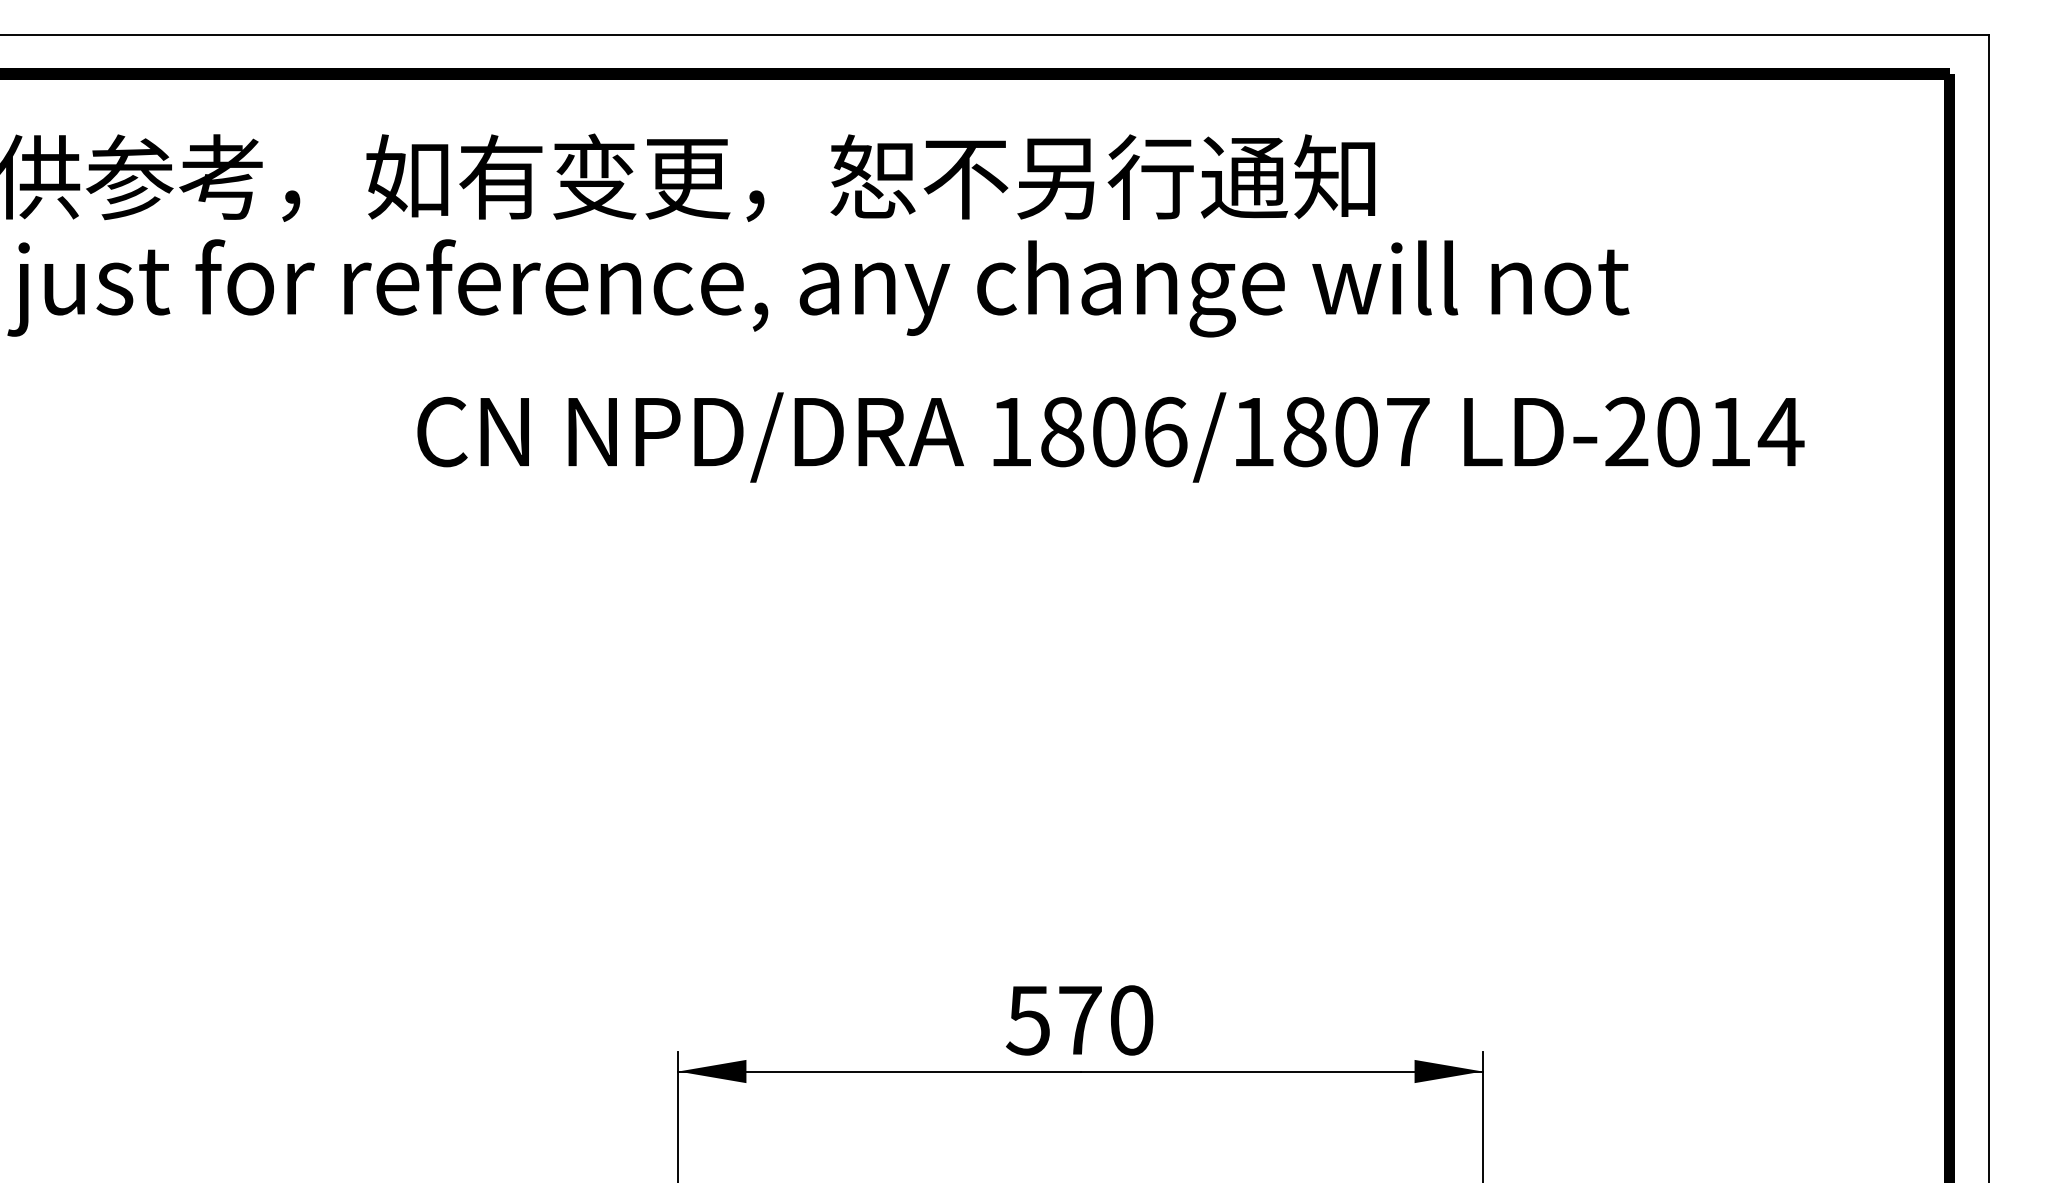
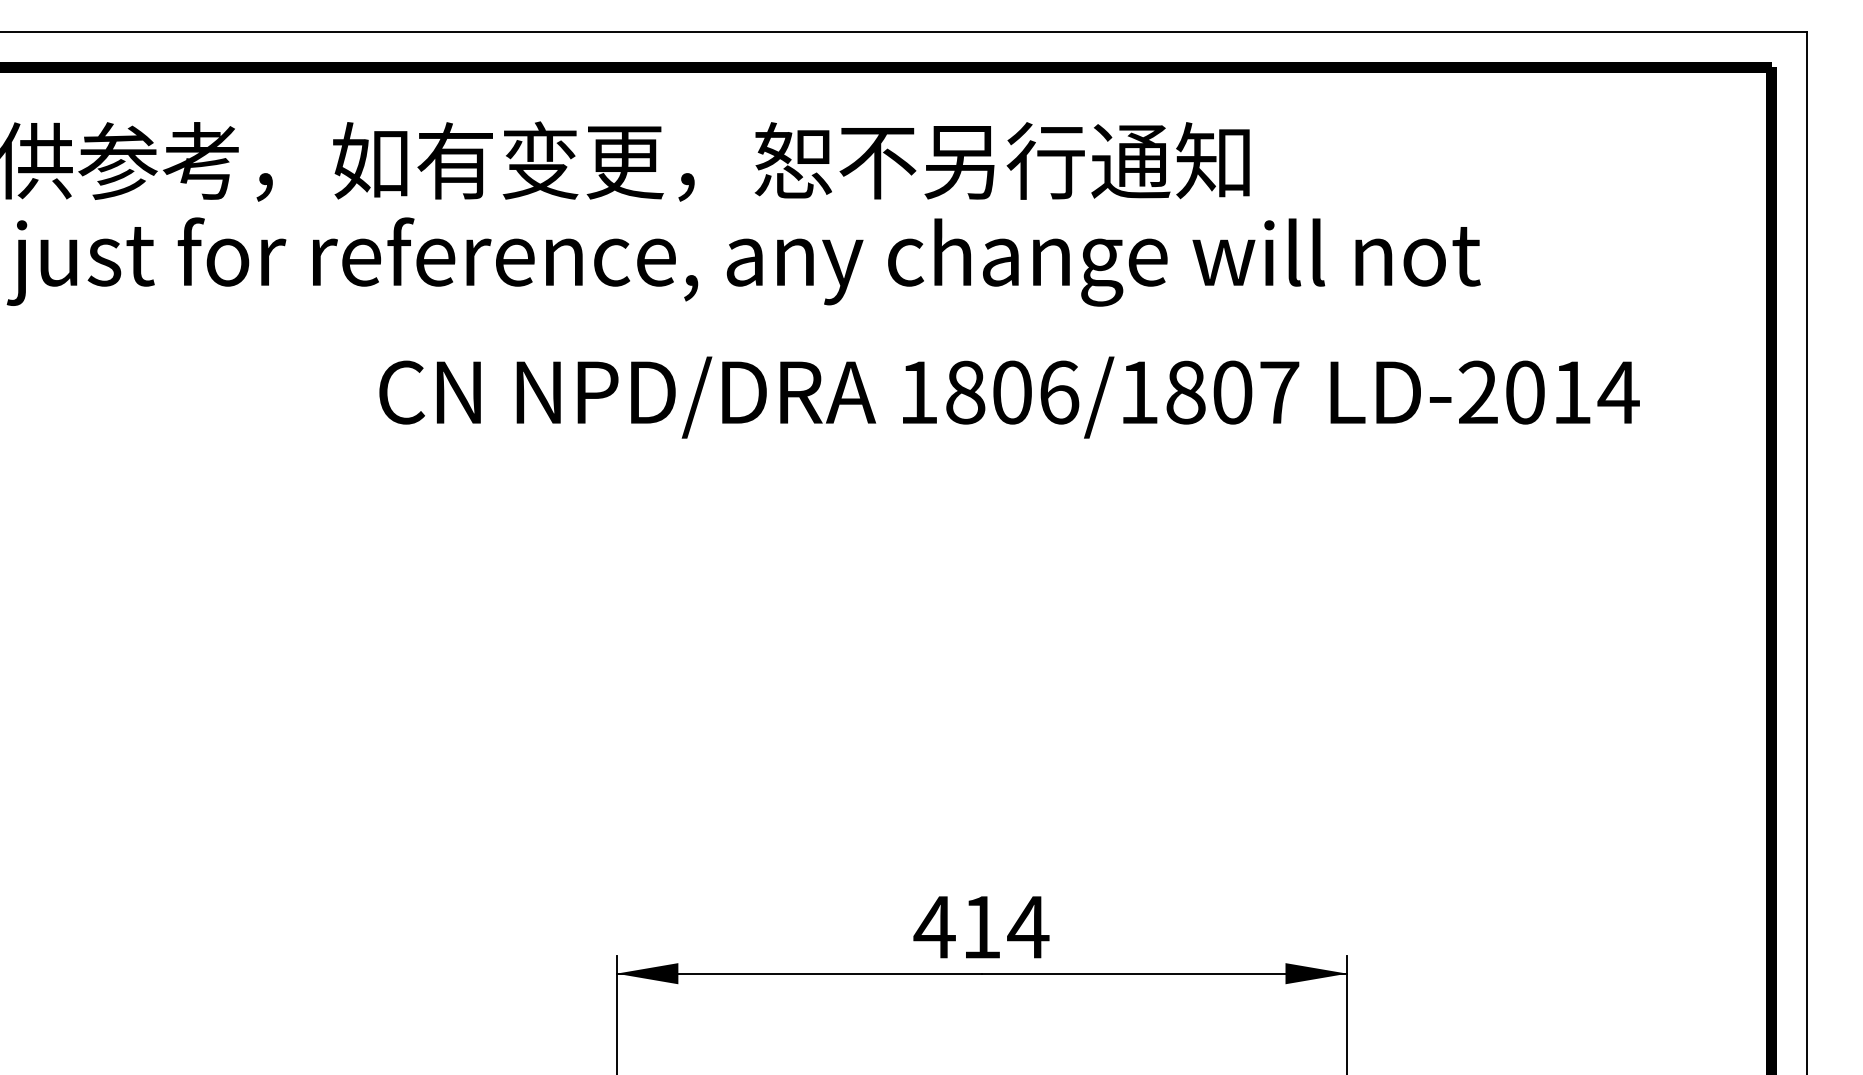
text: (1079, 1020) -> (981, 927), 570 -> 414

